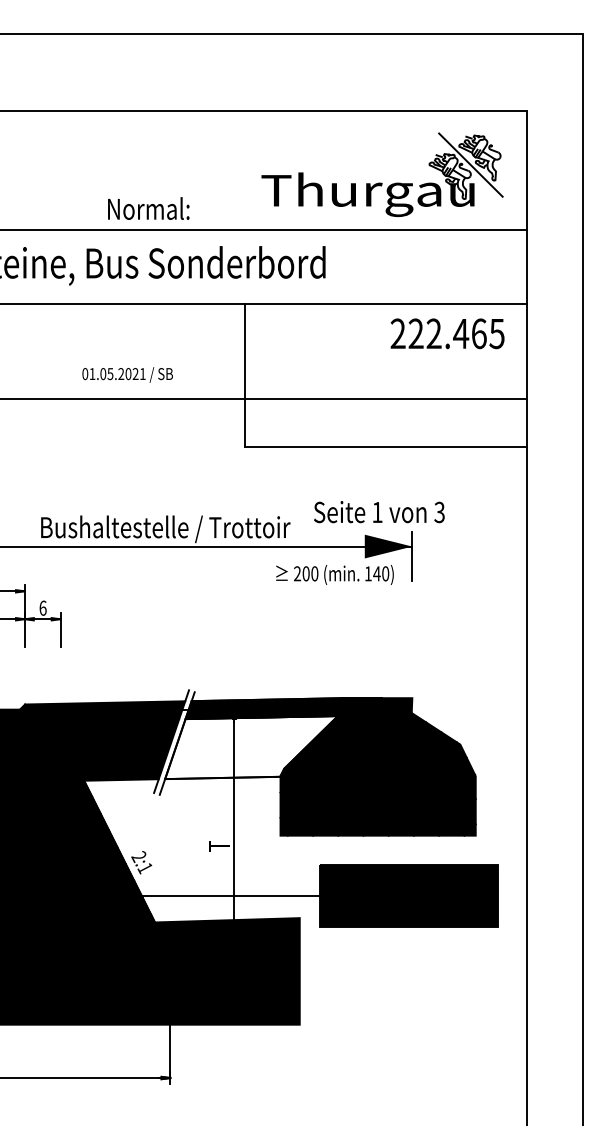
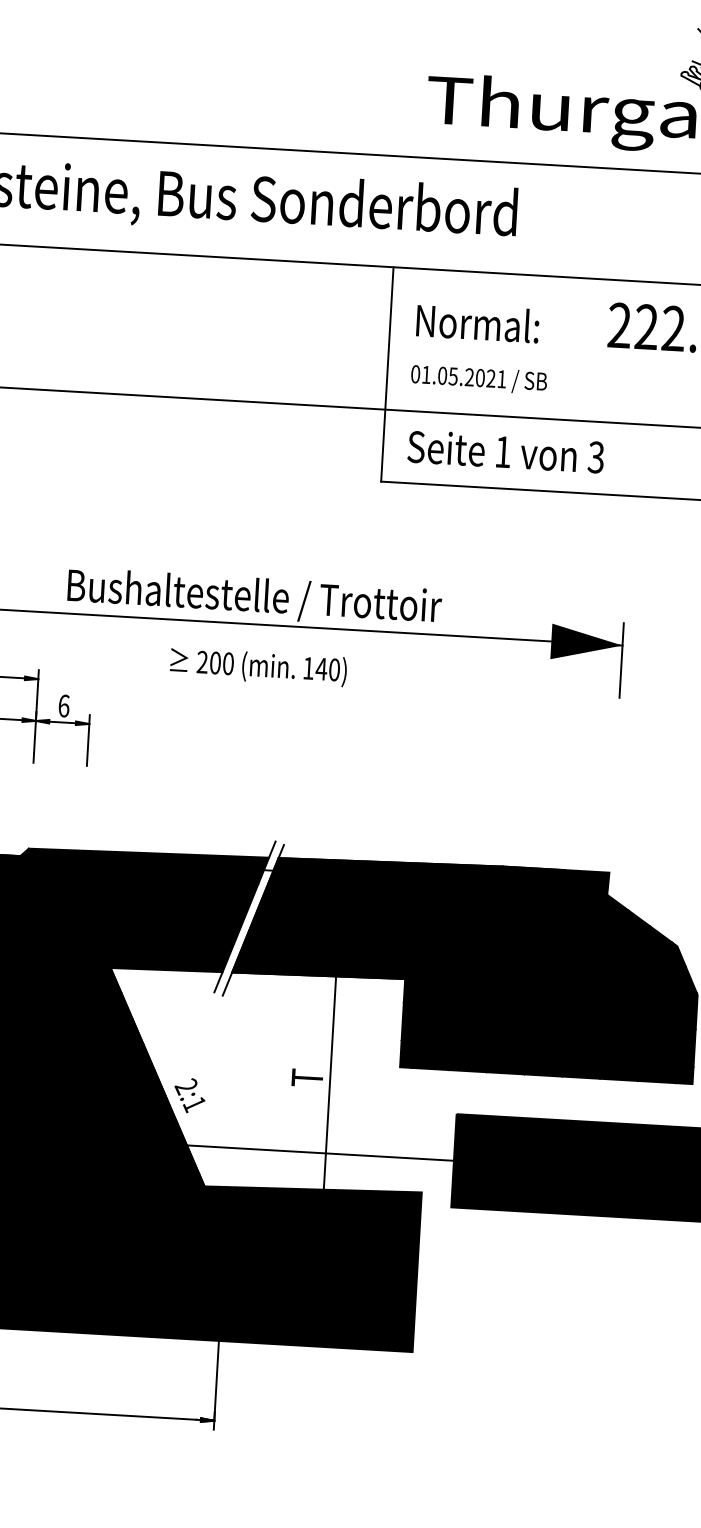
text: (148, 208) -> (477, 322), moved
text: (127, 374) -> (478, 378), moved
text: (379, 512) -> (506, 452), moved
text: (334, 574) -> (257, 666), moved
fill: (251, 747) -> (364, 932), added

